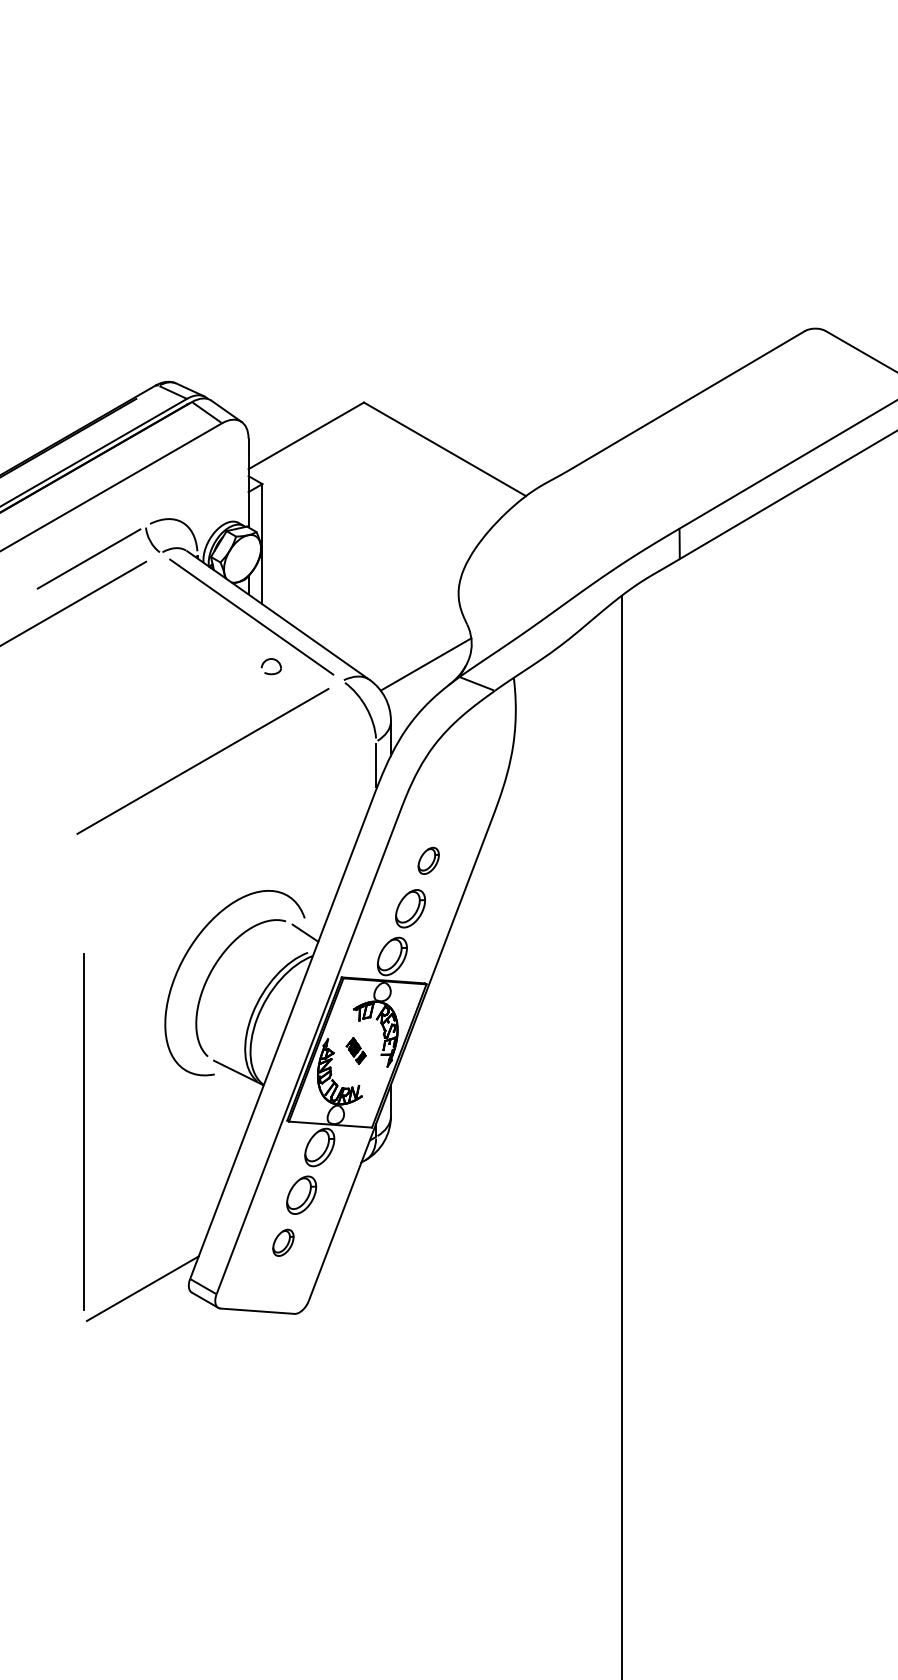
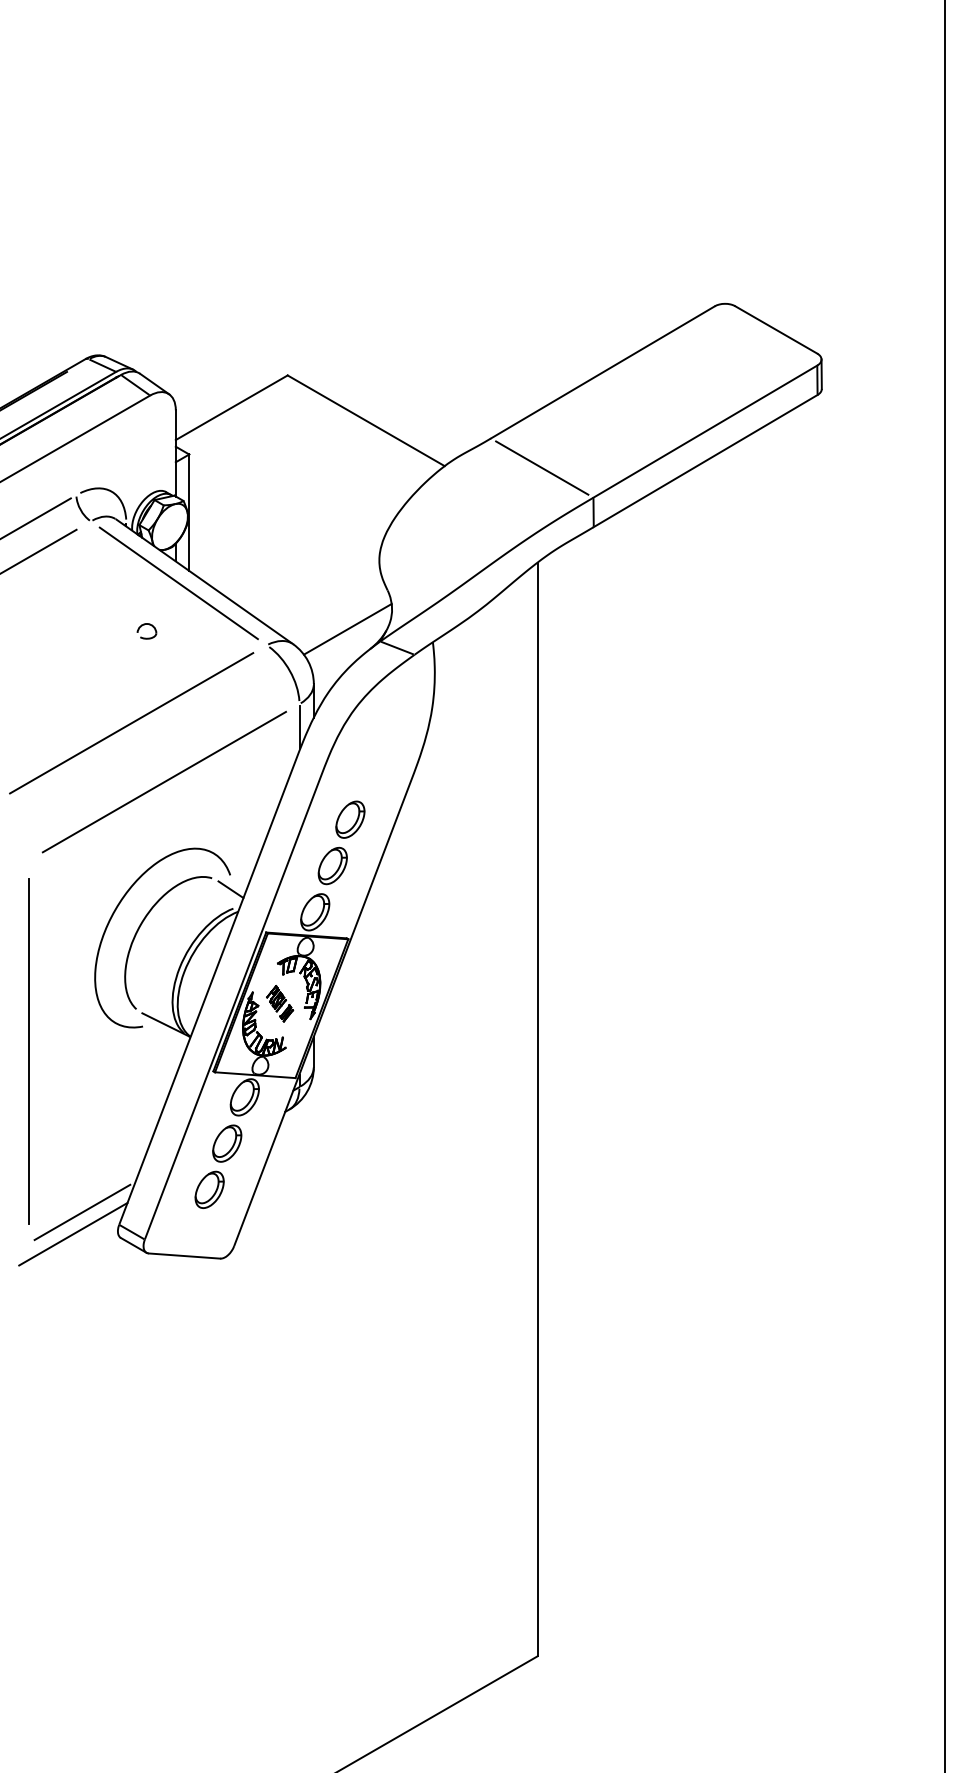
line: (626, 497) -> (542, 467), added
part: (270, 666) -> (146, 631), moved
line: (236, 821) -> (164, 781), added
part: (428, 860) -> (350, 819), size x1.43
part: (356, 1050) -> (280, 1003), size x1.43
line: (83, 1132) -> (28, 1051), moved
part: (283, 1242) -> (209, 1189), size x1.43
line: (152, 1266) -> (82, 1212), added

